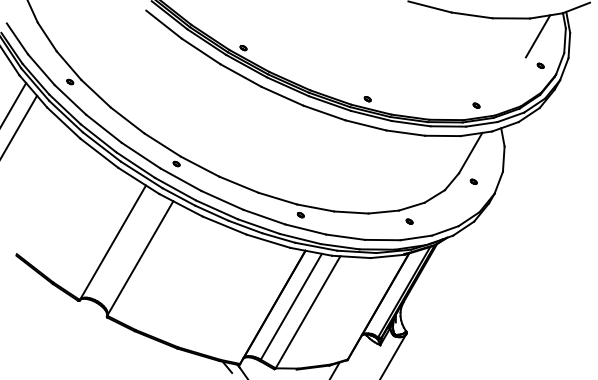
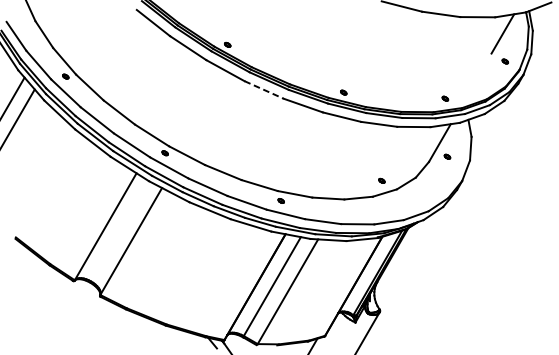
line: (282, 96) -> (264, 90), solid -> dashed
part: (473, 181) -> (447, 156), moved
part: (409, 221) -> (381, 180), moved

